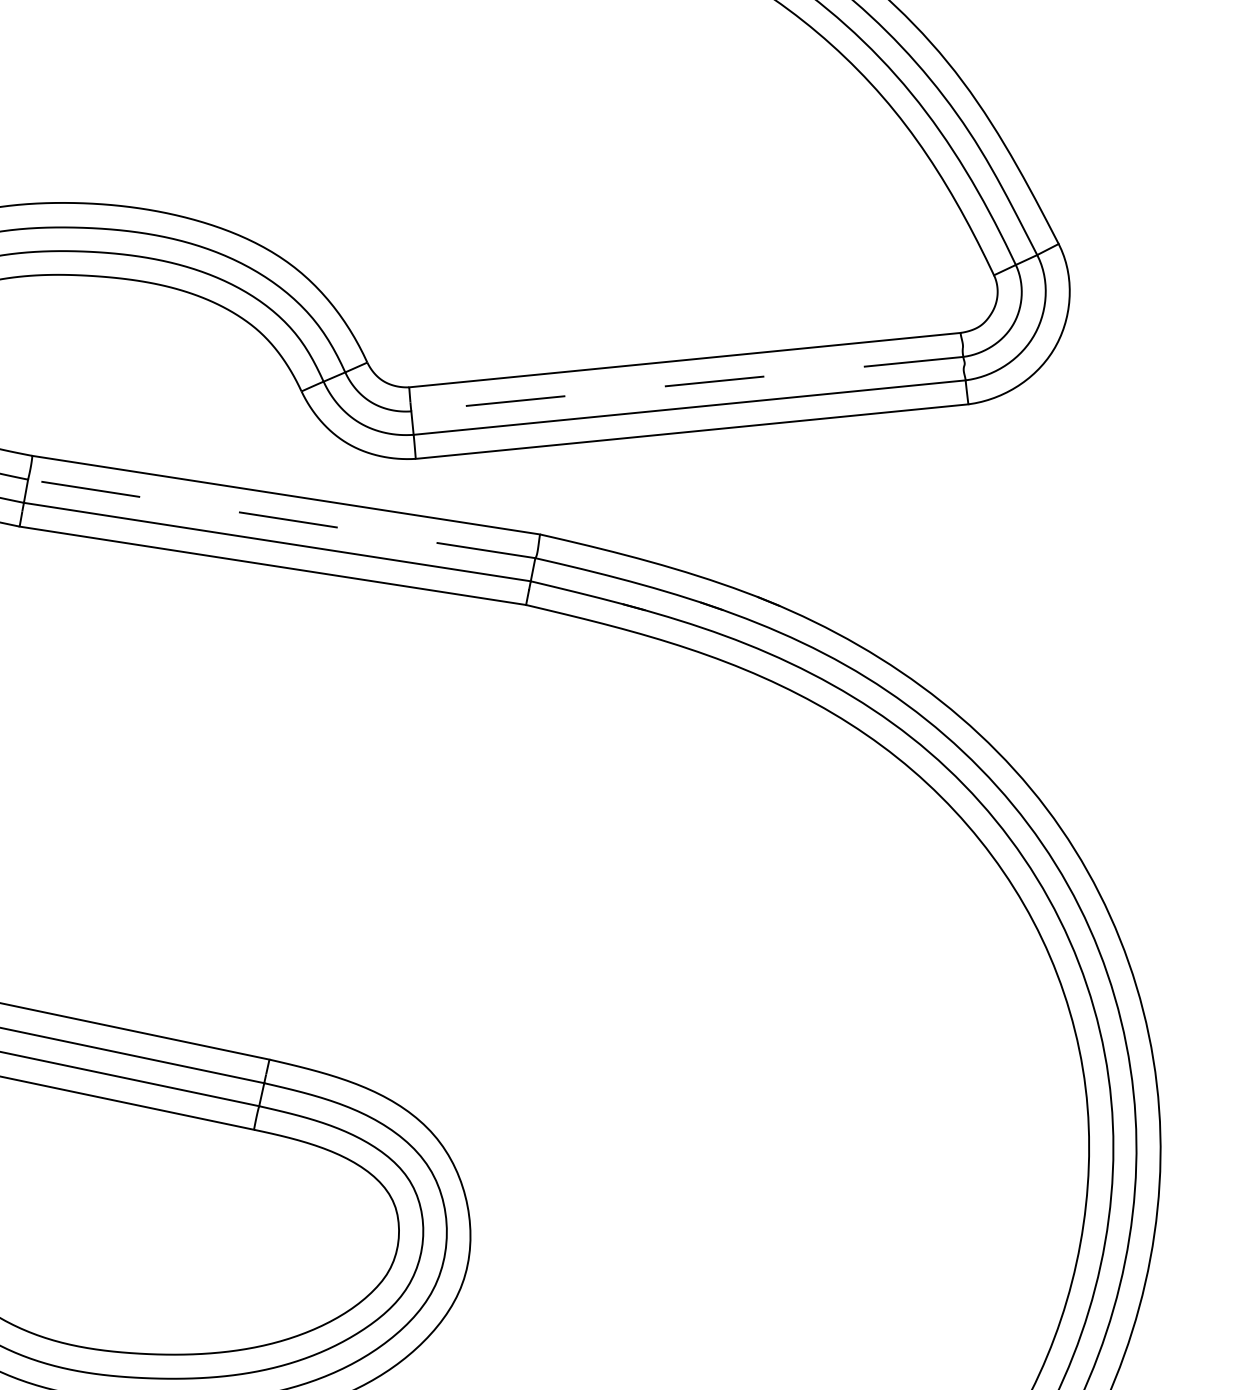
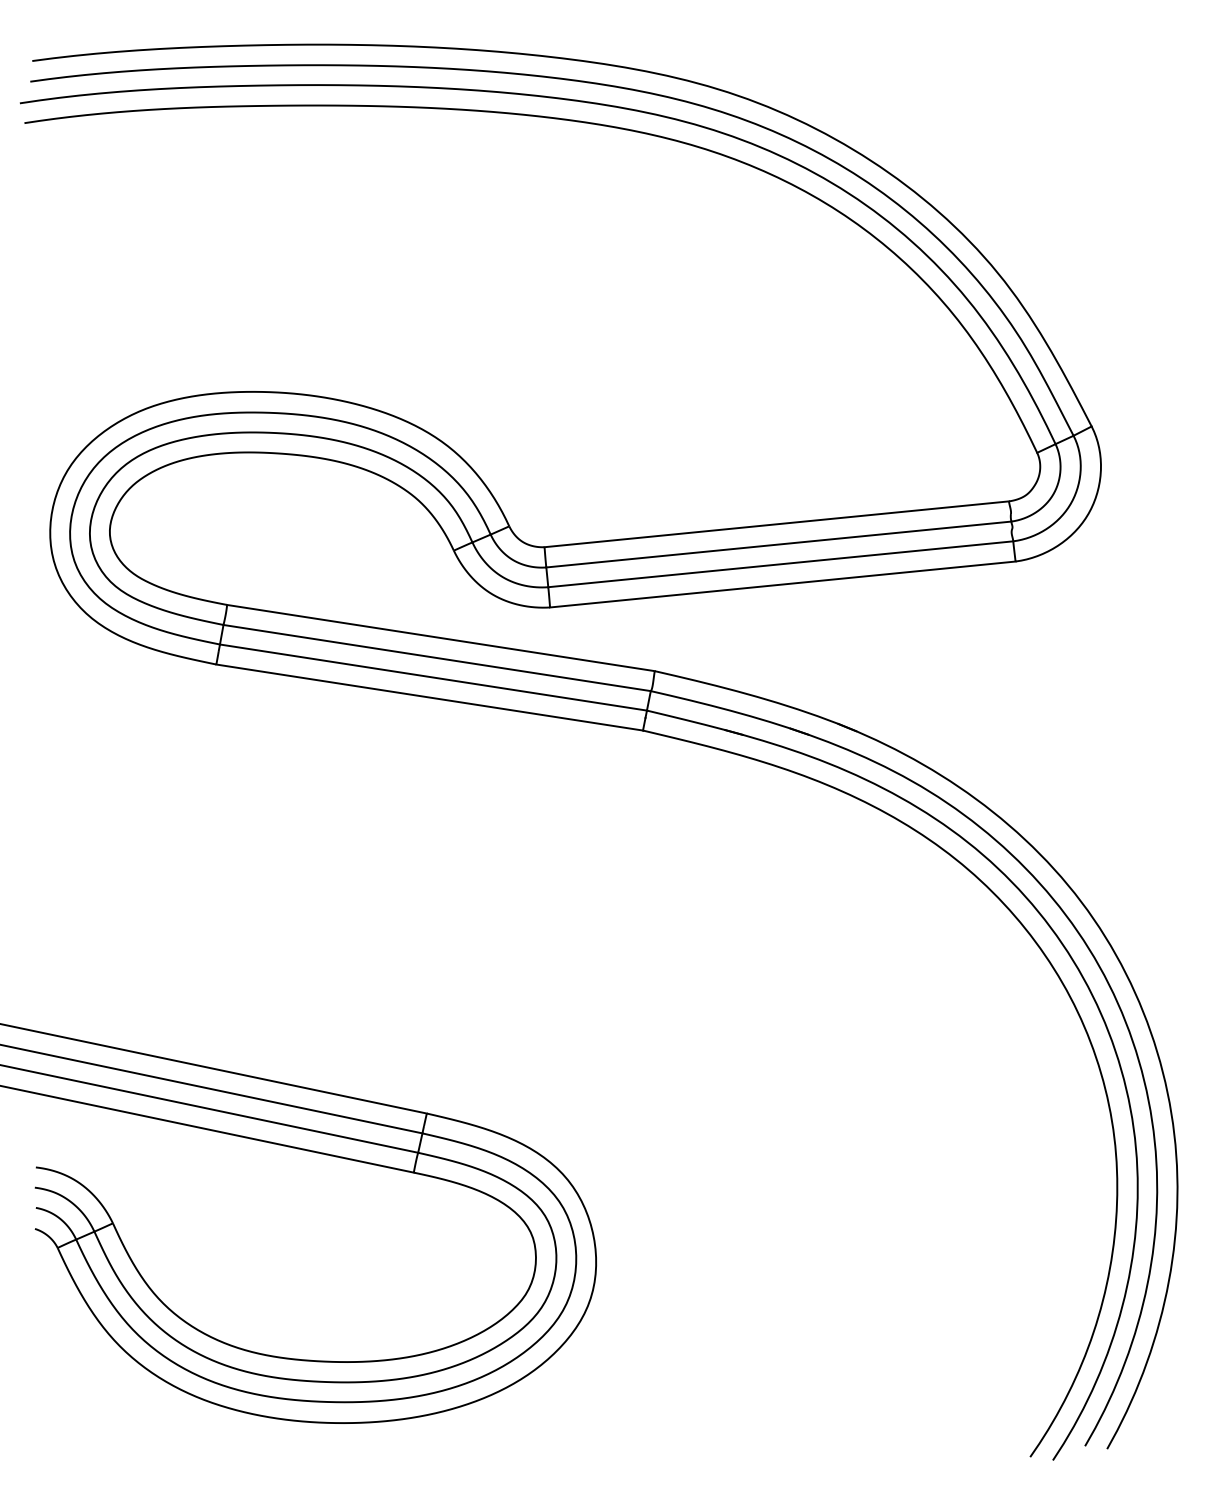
line: (686, 384) -> (778, 544), dashed -> solid
line: (280, 518) -> (436, 657), dashed -> solid

